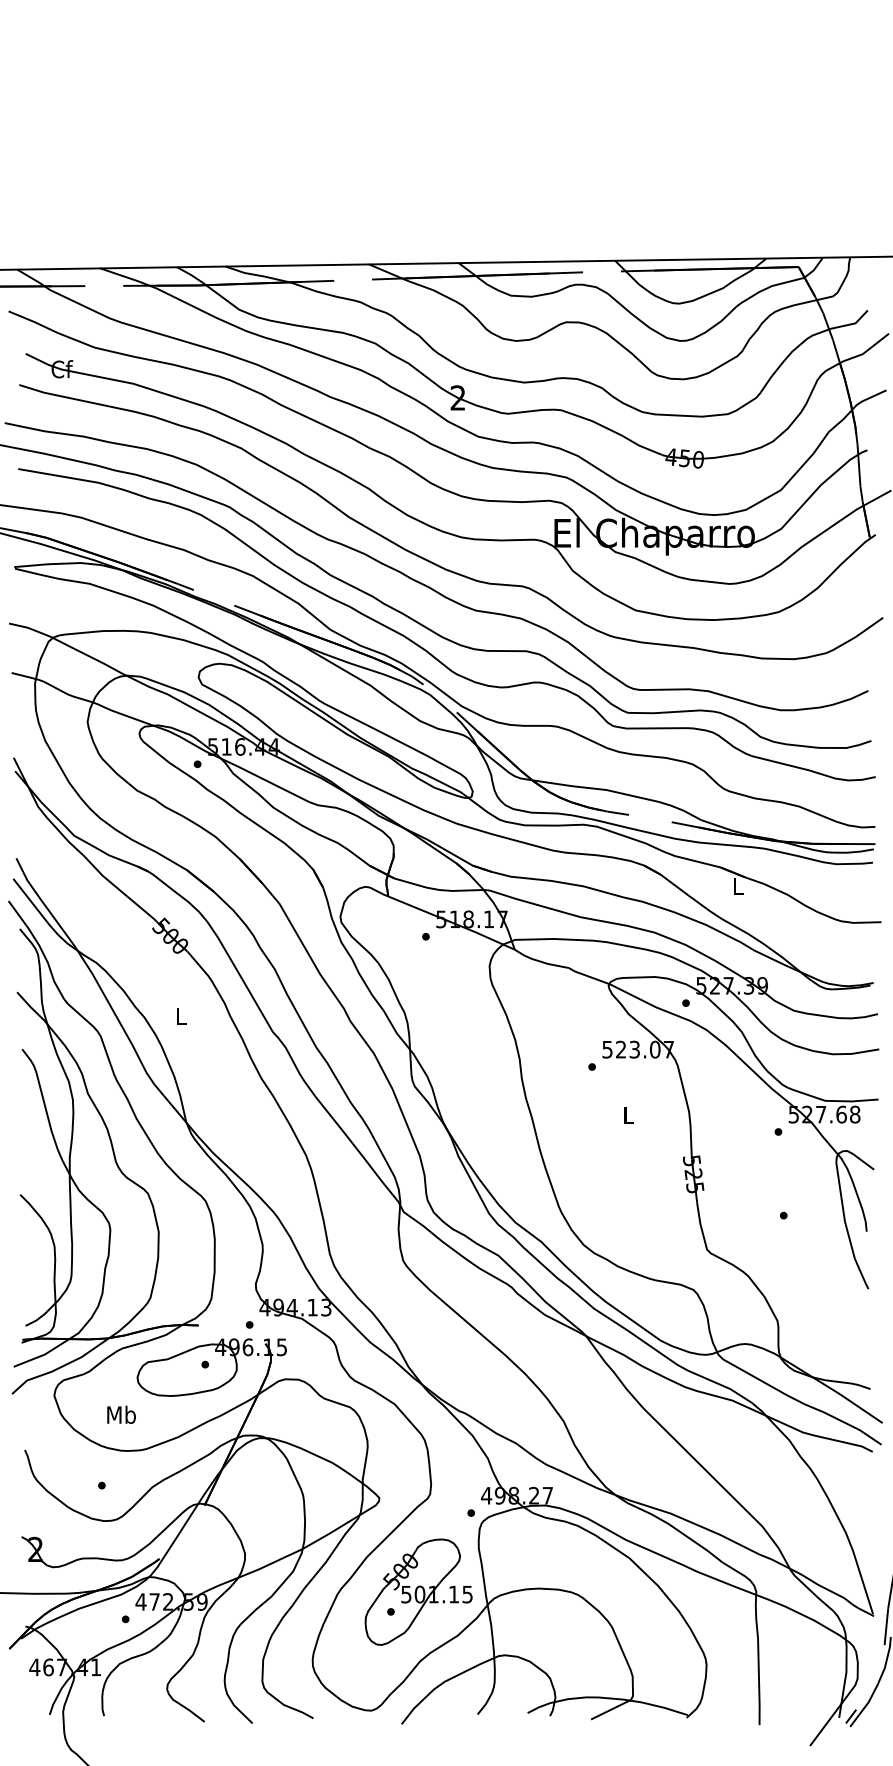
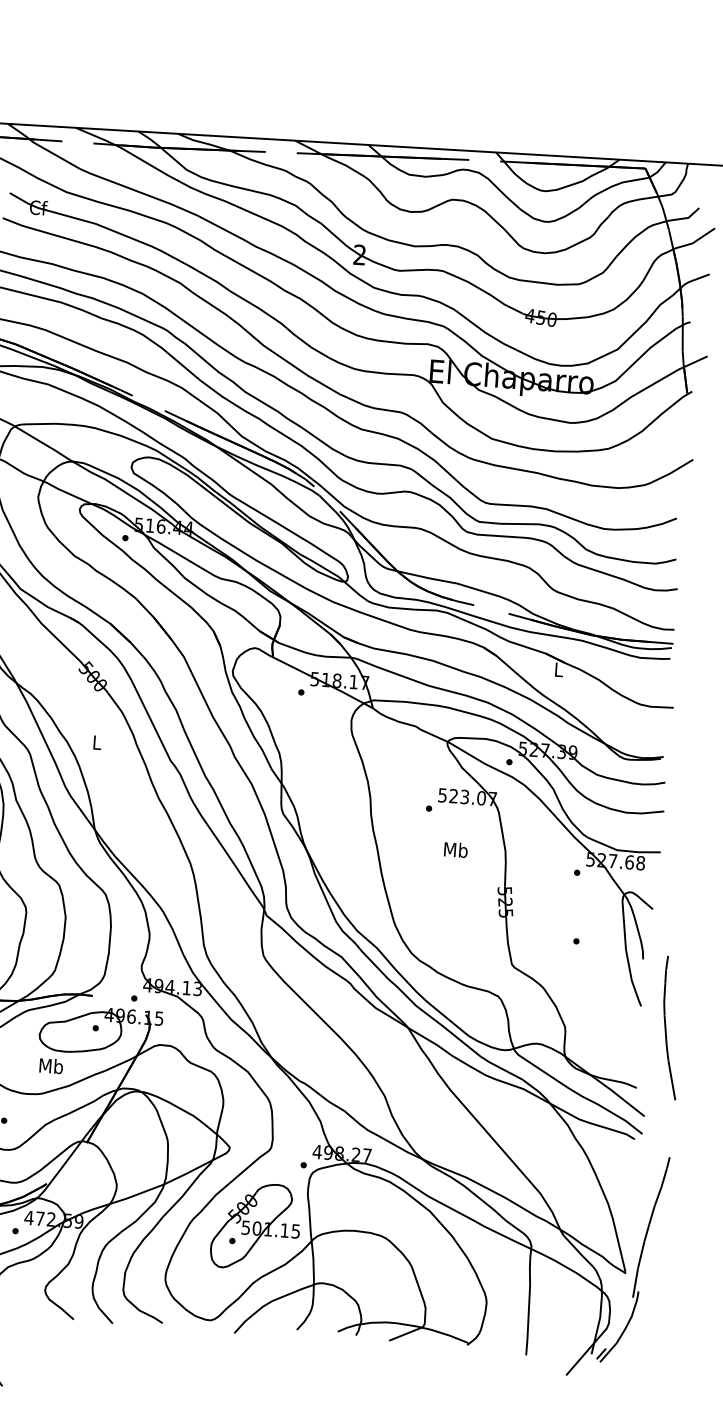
text: (628, 1114) -> (455, 849), L -> Mb
text: (121, 1414) -> (51, 1065), moved

